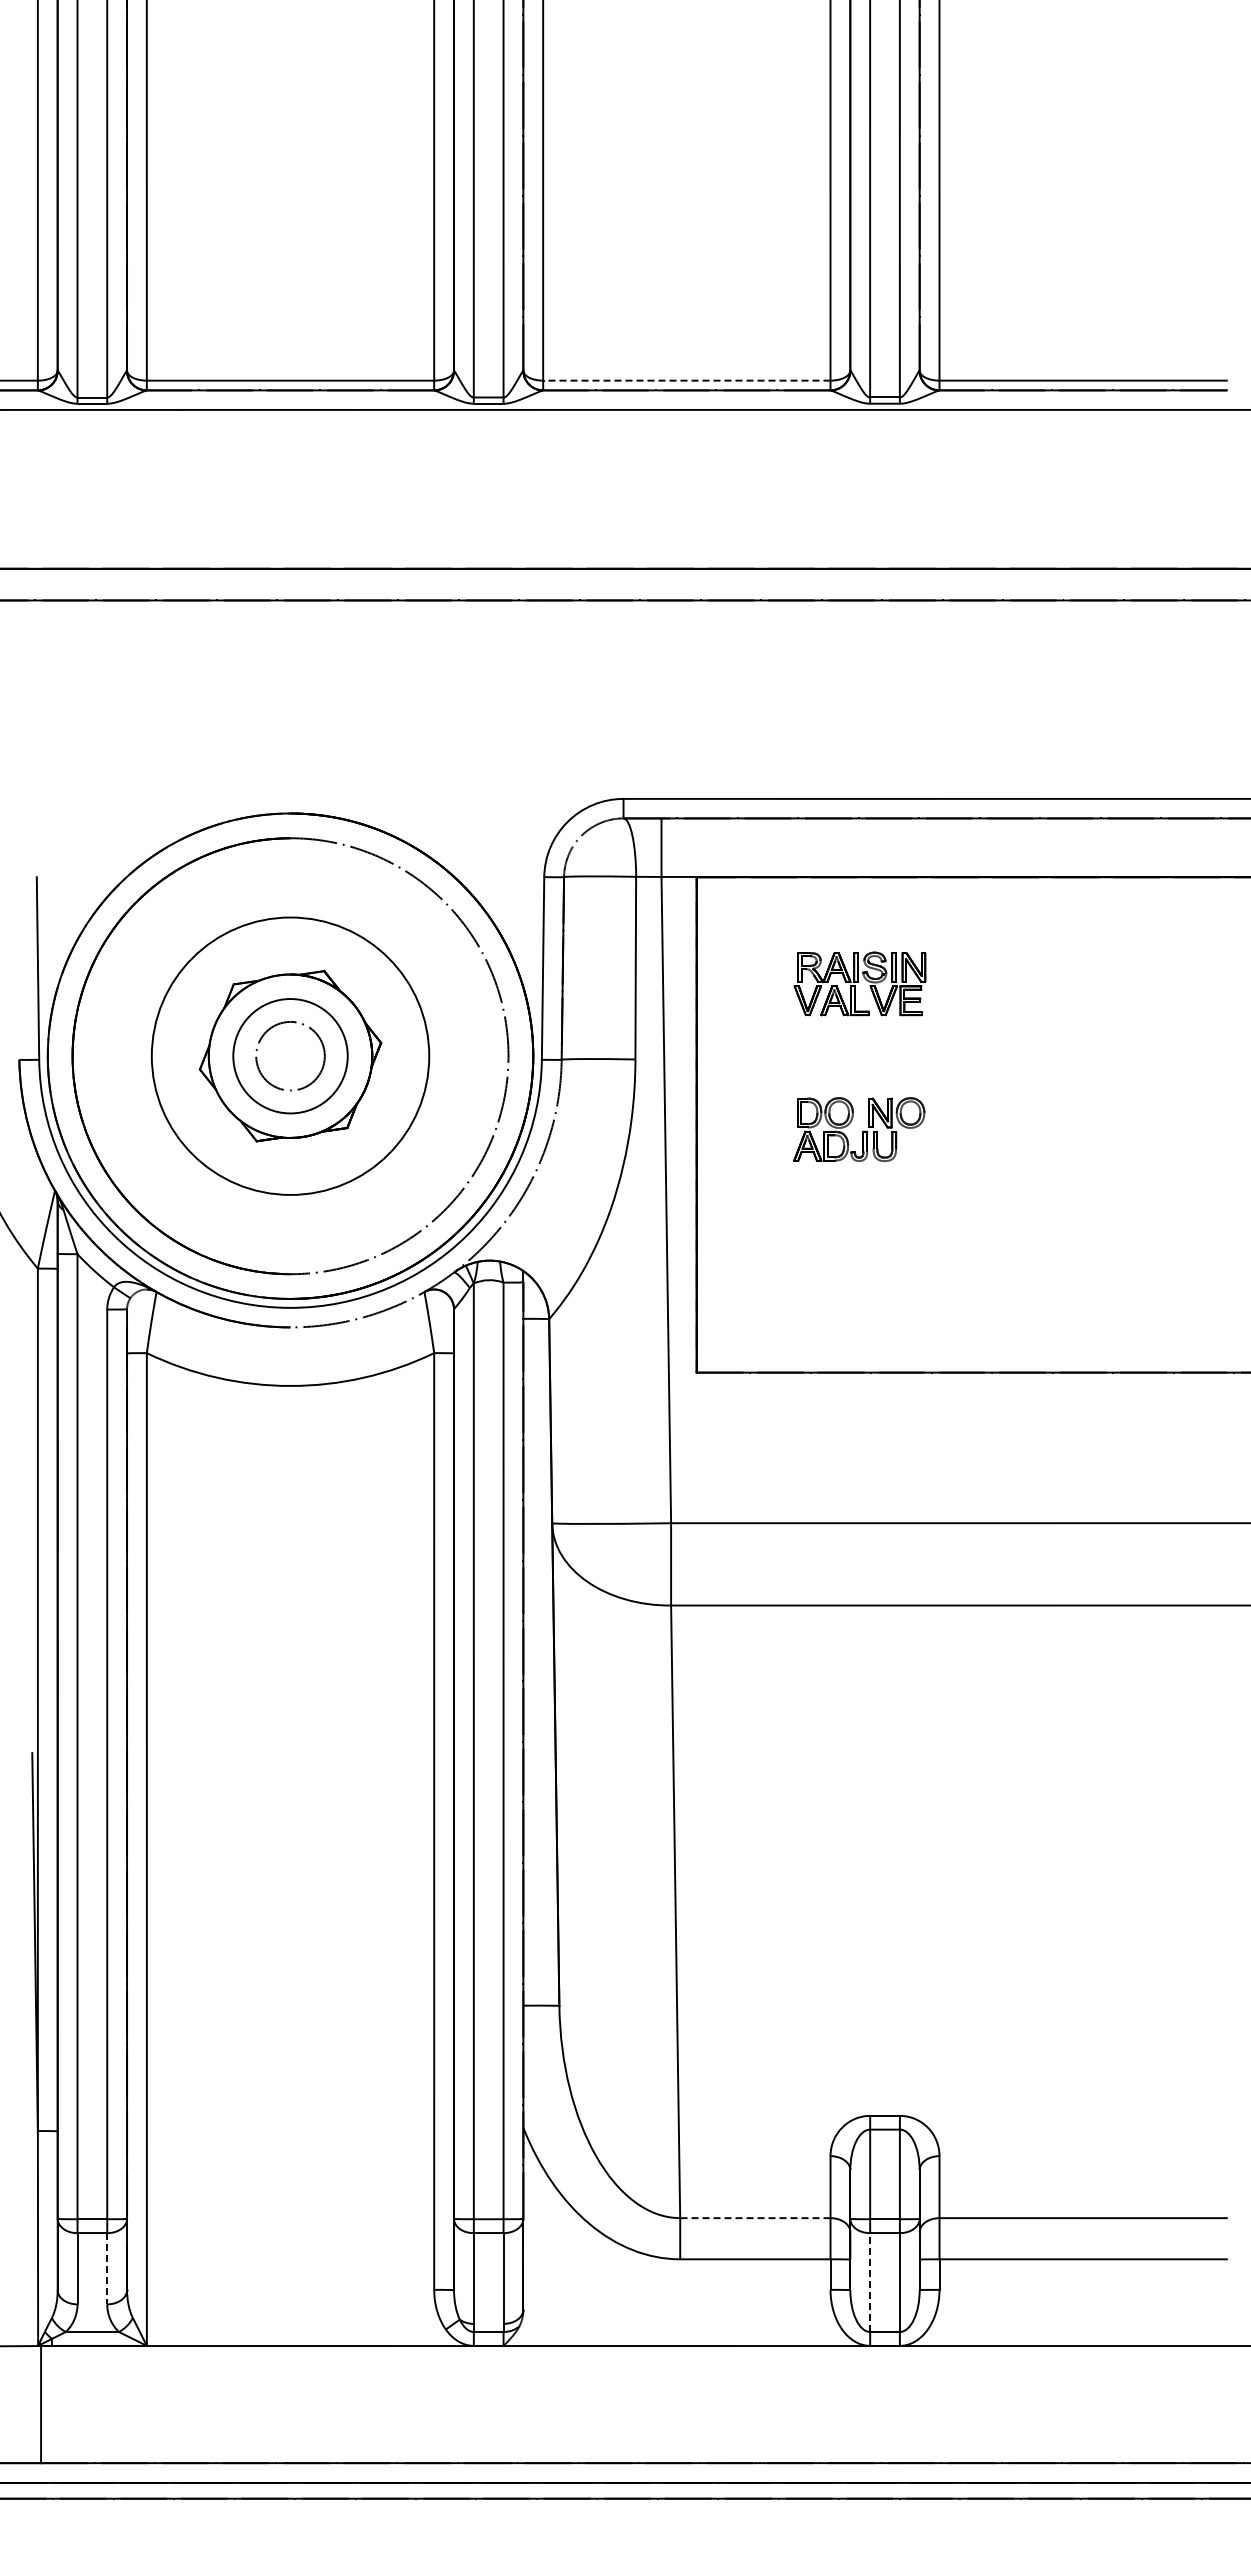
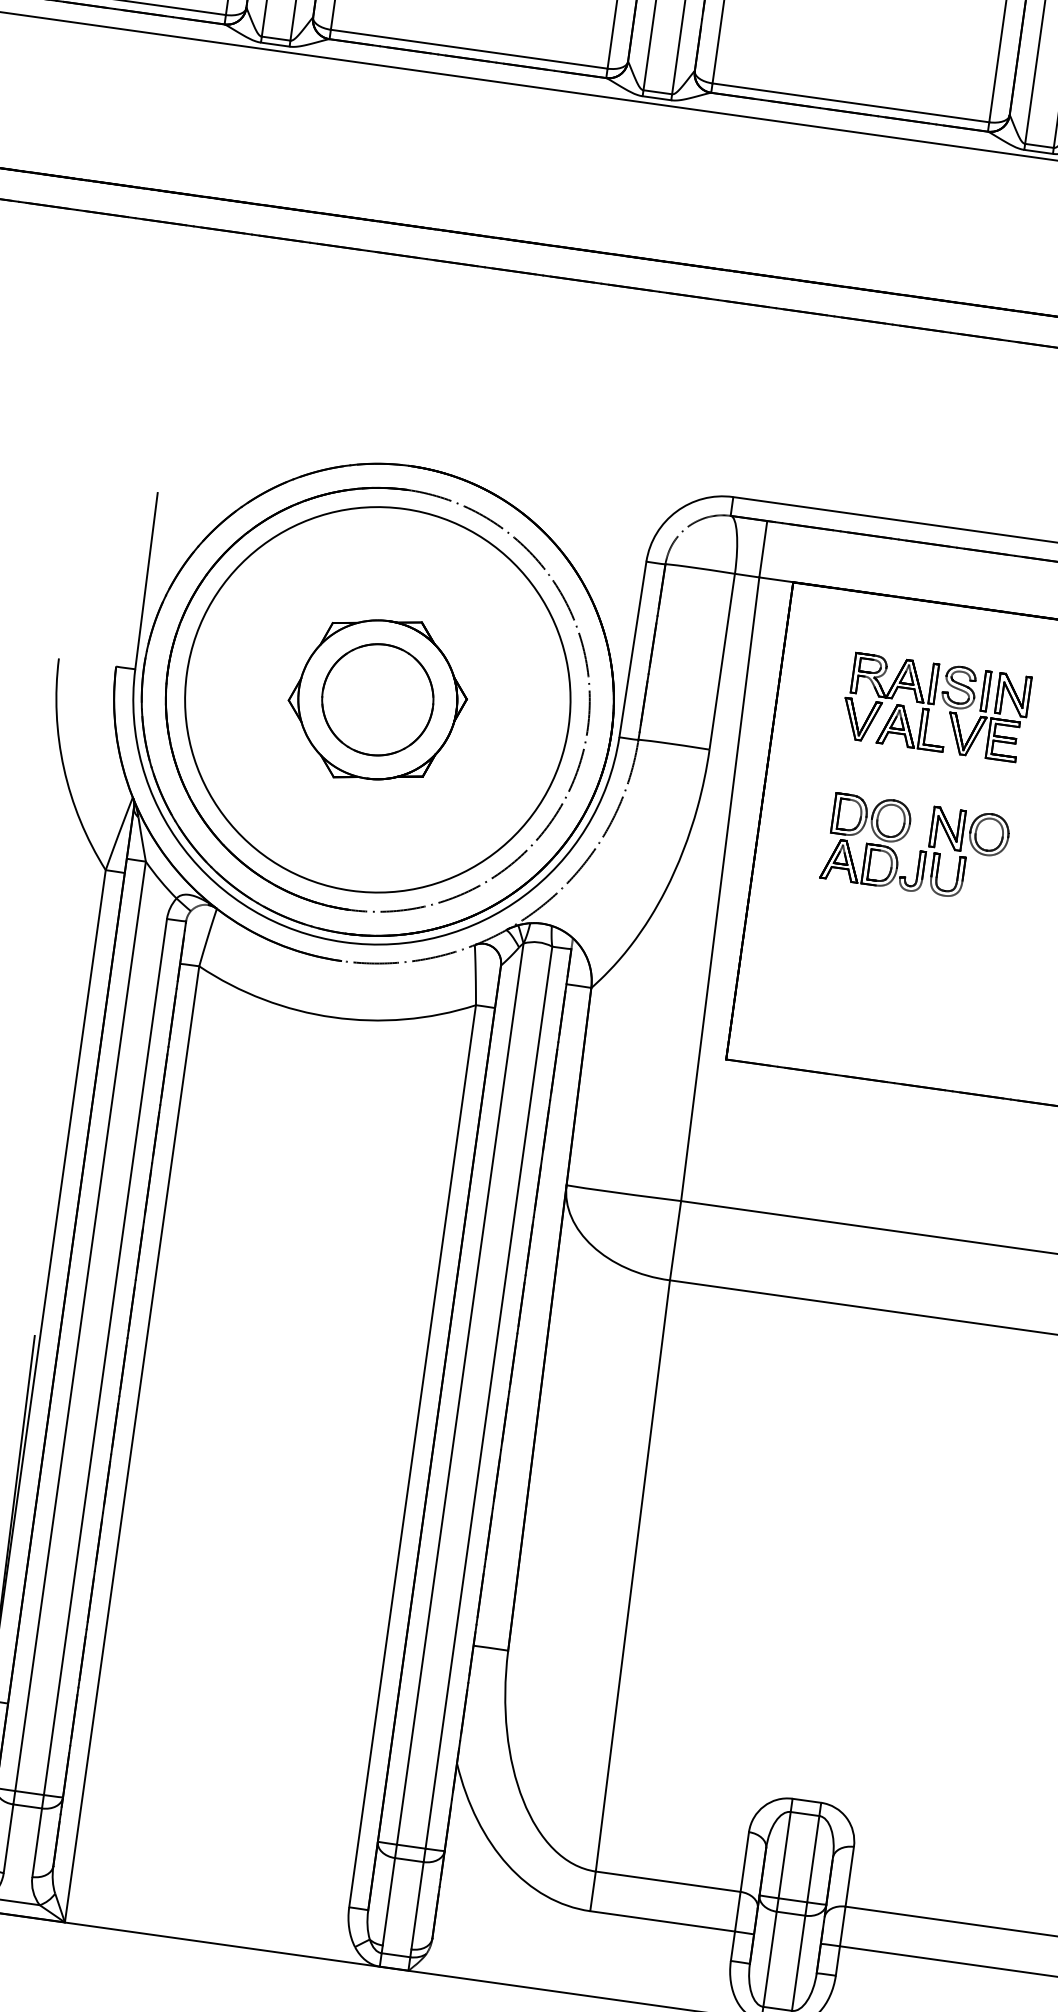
line: (686, 380) -> (850, 102), dashed -> solid
part: (859, 983) -> (935, 706), size x1.43
circle: (290, 1056) -> (377, 700), size x1.43
circle: (290, 1056) -> (377, 700), size x1.67
part: (859, 1129) -> (915, 847), size x1.43
line: (754, 2218) -> (667, 1881), dashed -> solid
line: (107, 2268) -> (37, 1842), dashed -> solid
line: (870, 2282) -> (770, 1959), dashed -> solid

